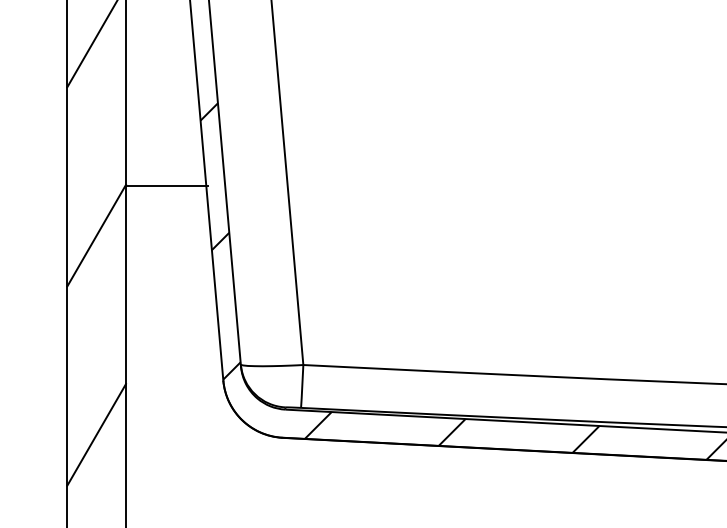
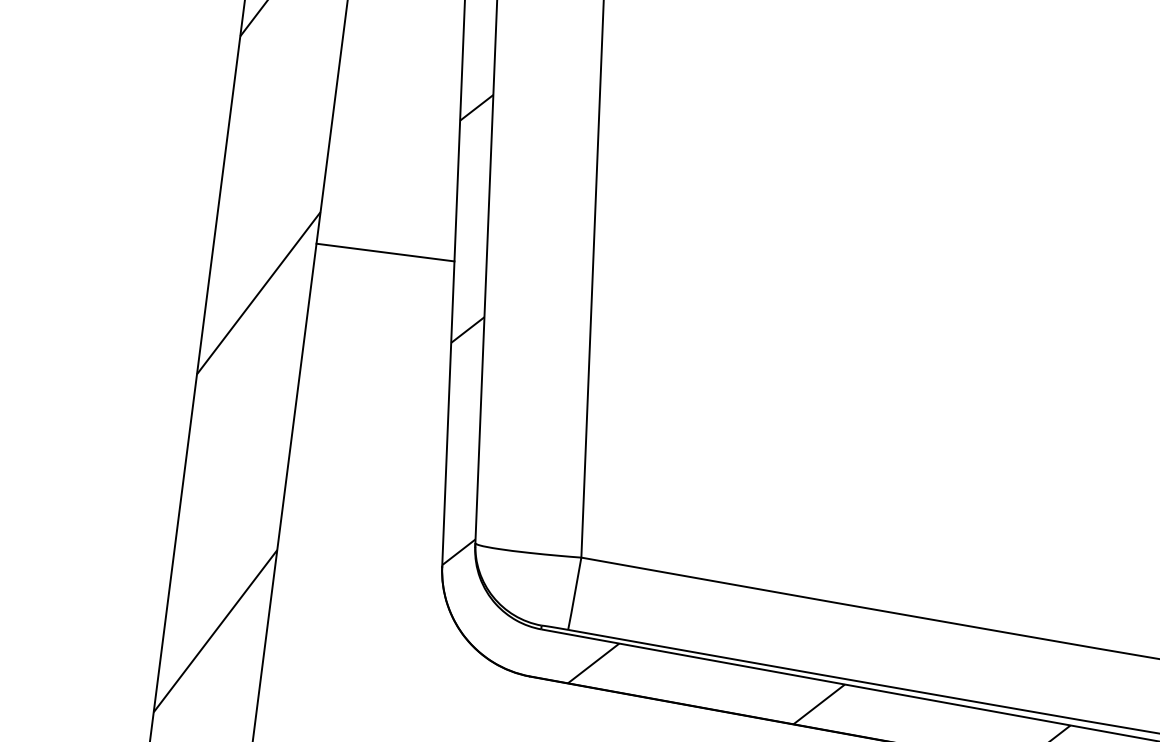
line: (166, 185) -> (384, 252), moved

